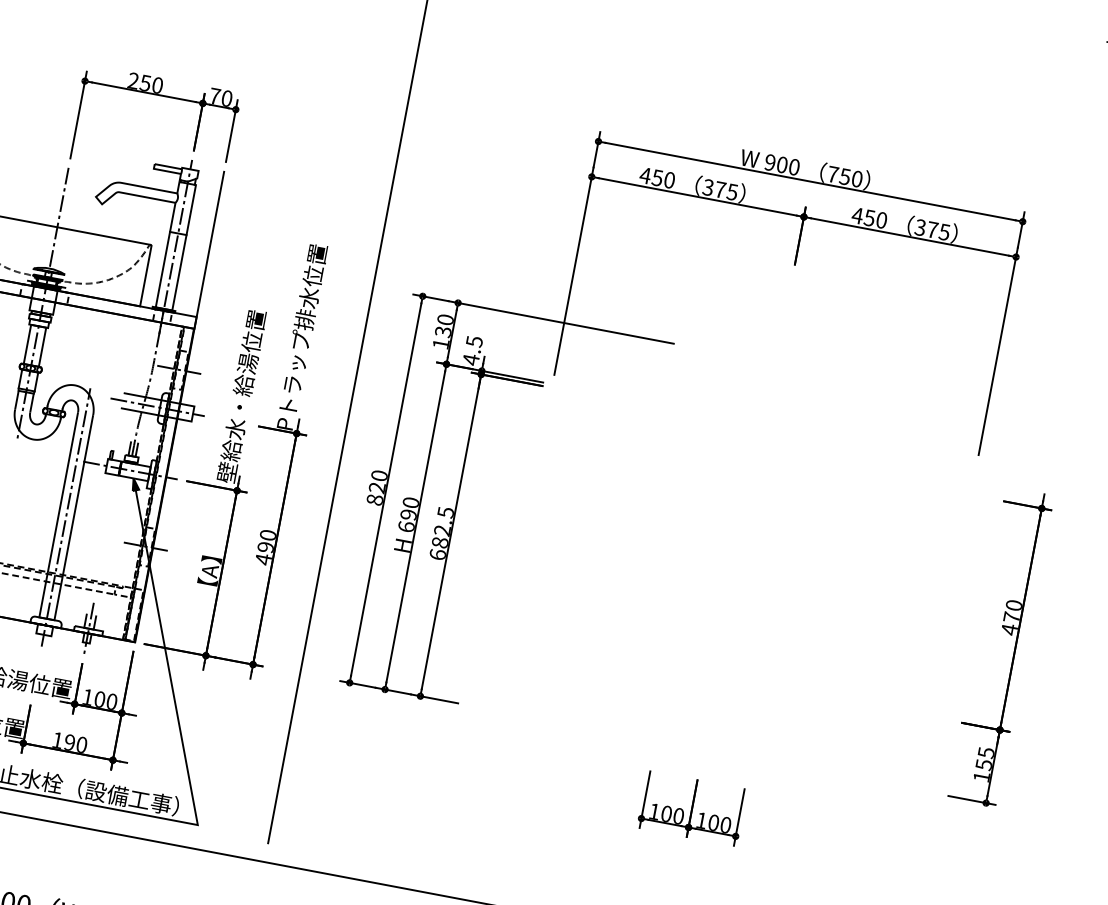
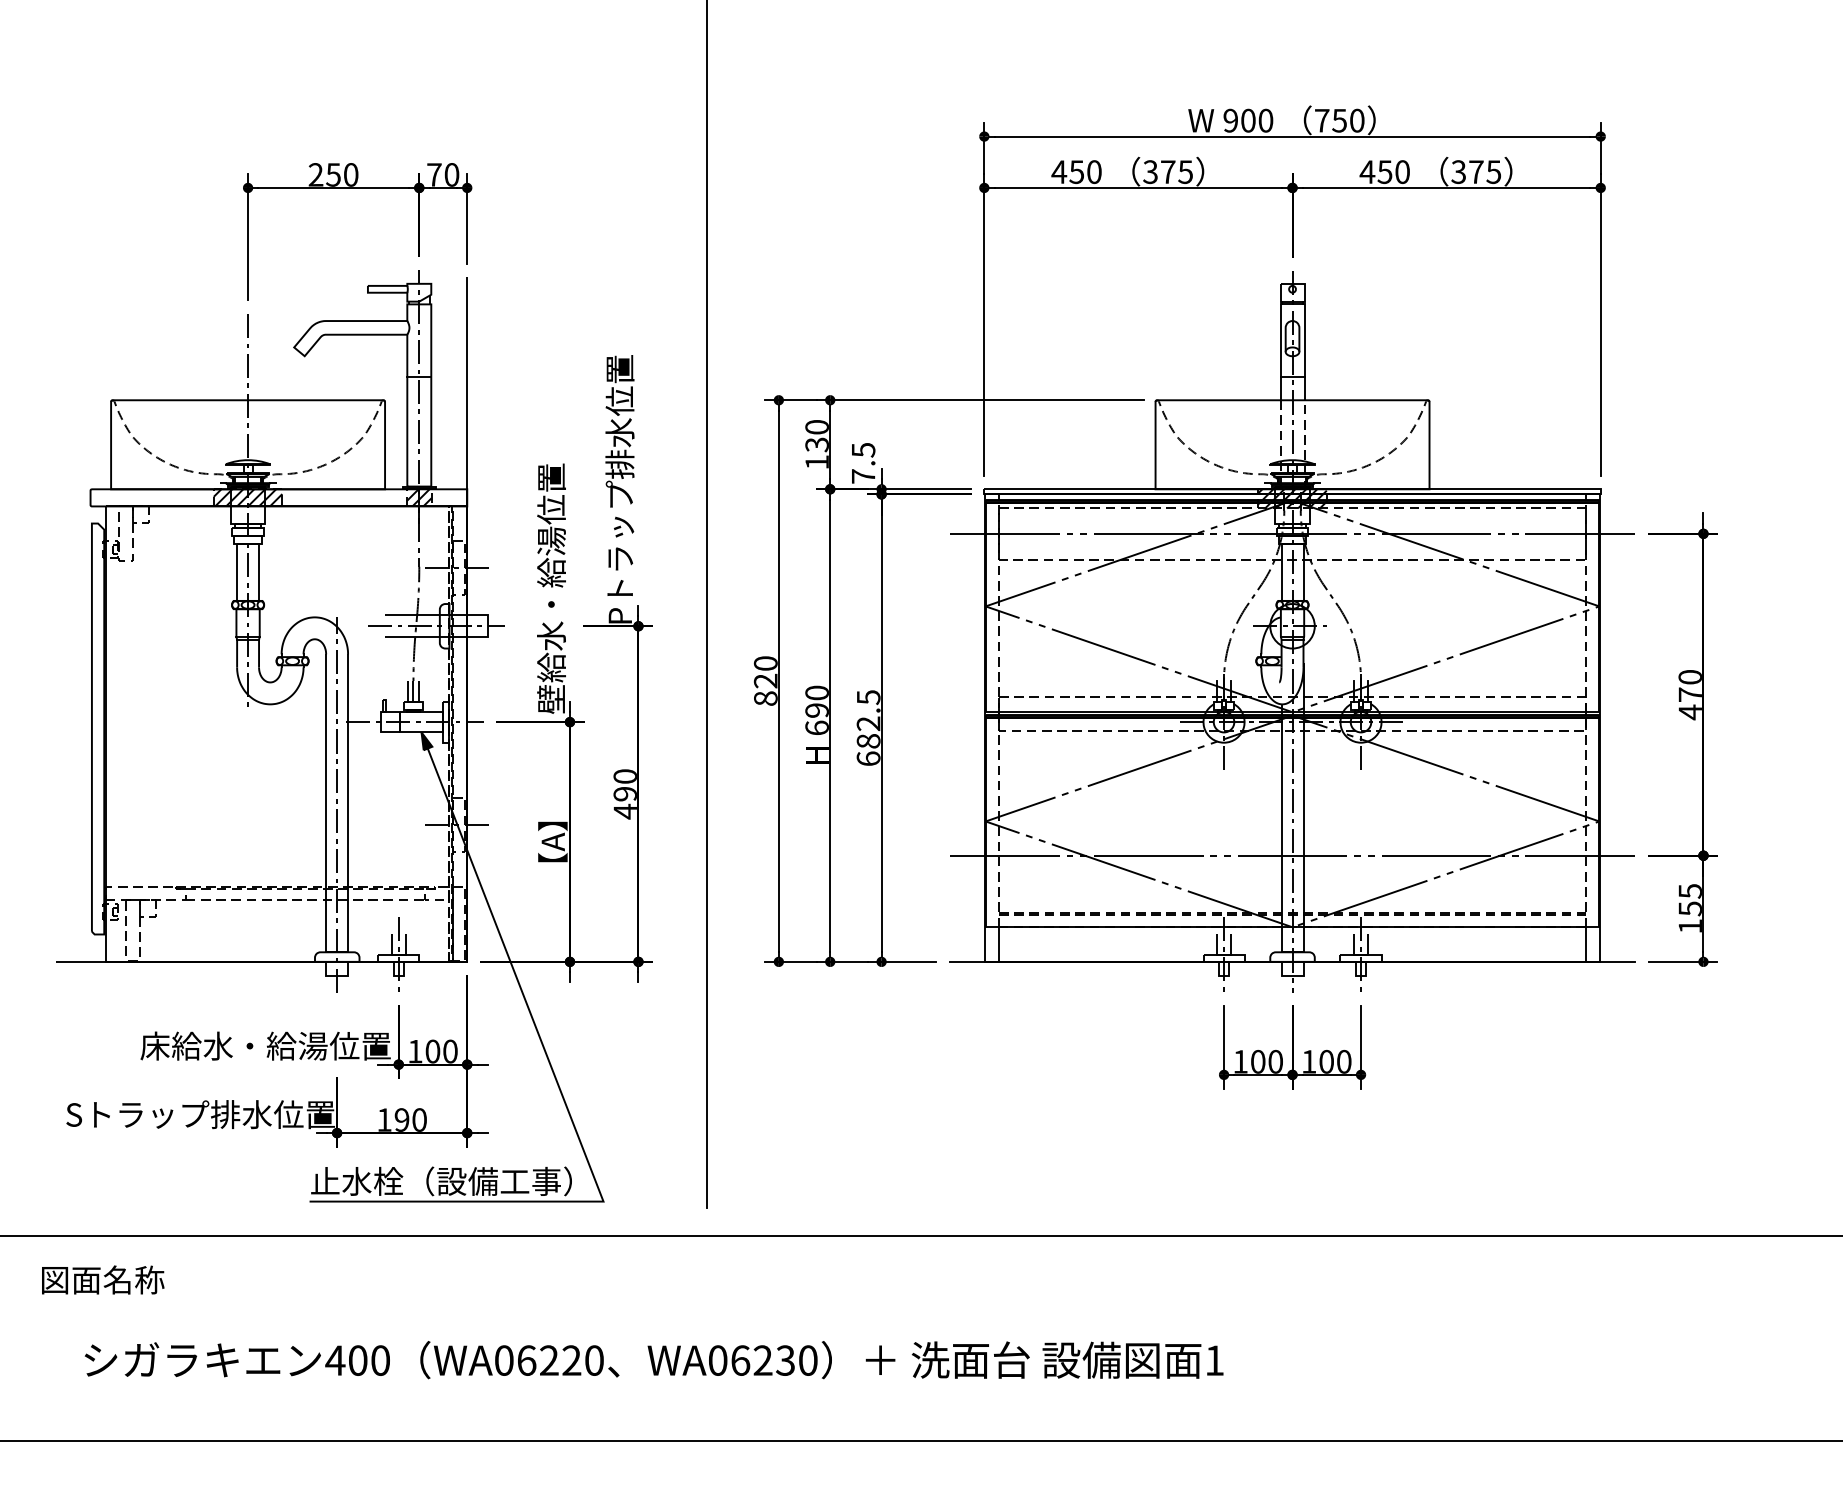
hatch: (44, 294) -> (247, 497), added
hatch: (162, 316) -> (418, 497), added
text: (471, 359) -> (863, 476), 4.5 -> 7.5
part: (746, 522) -> (1292, 631), added

